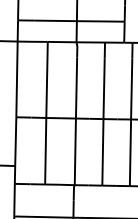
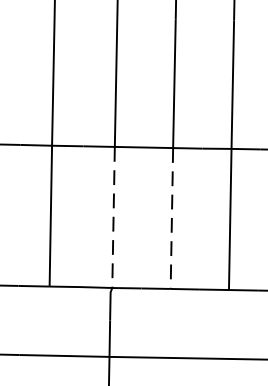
line: (75, 152) -> (113, 218), solid -> dashed
line: (102, 152) -> (171, 218), solid -> dashed

